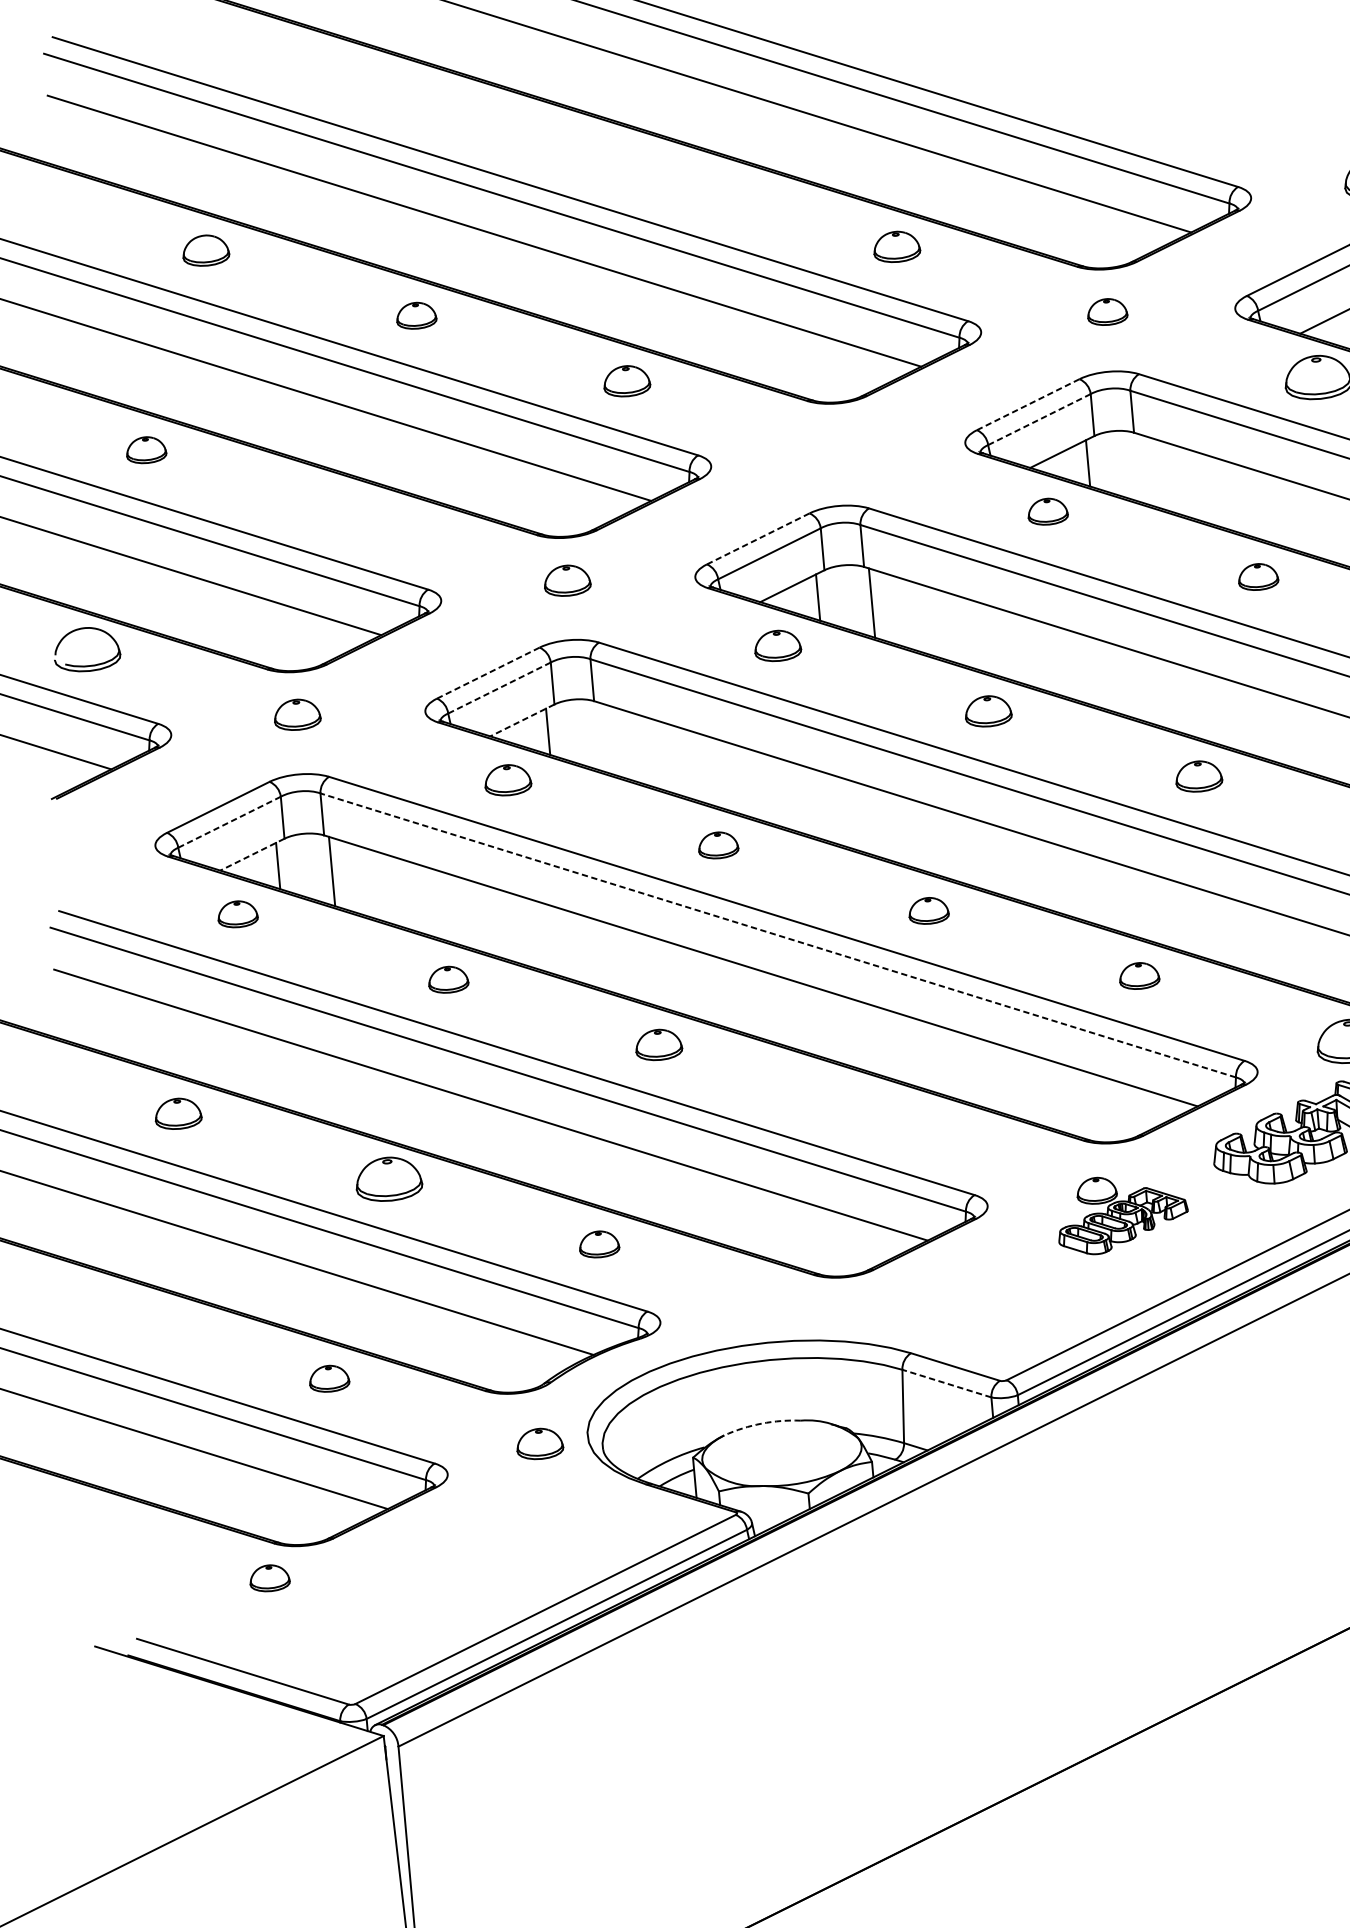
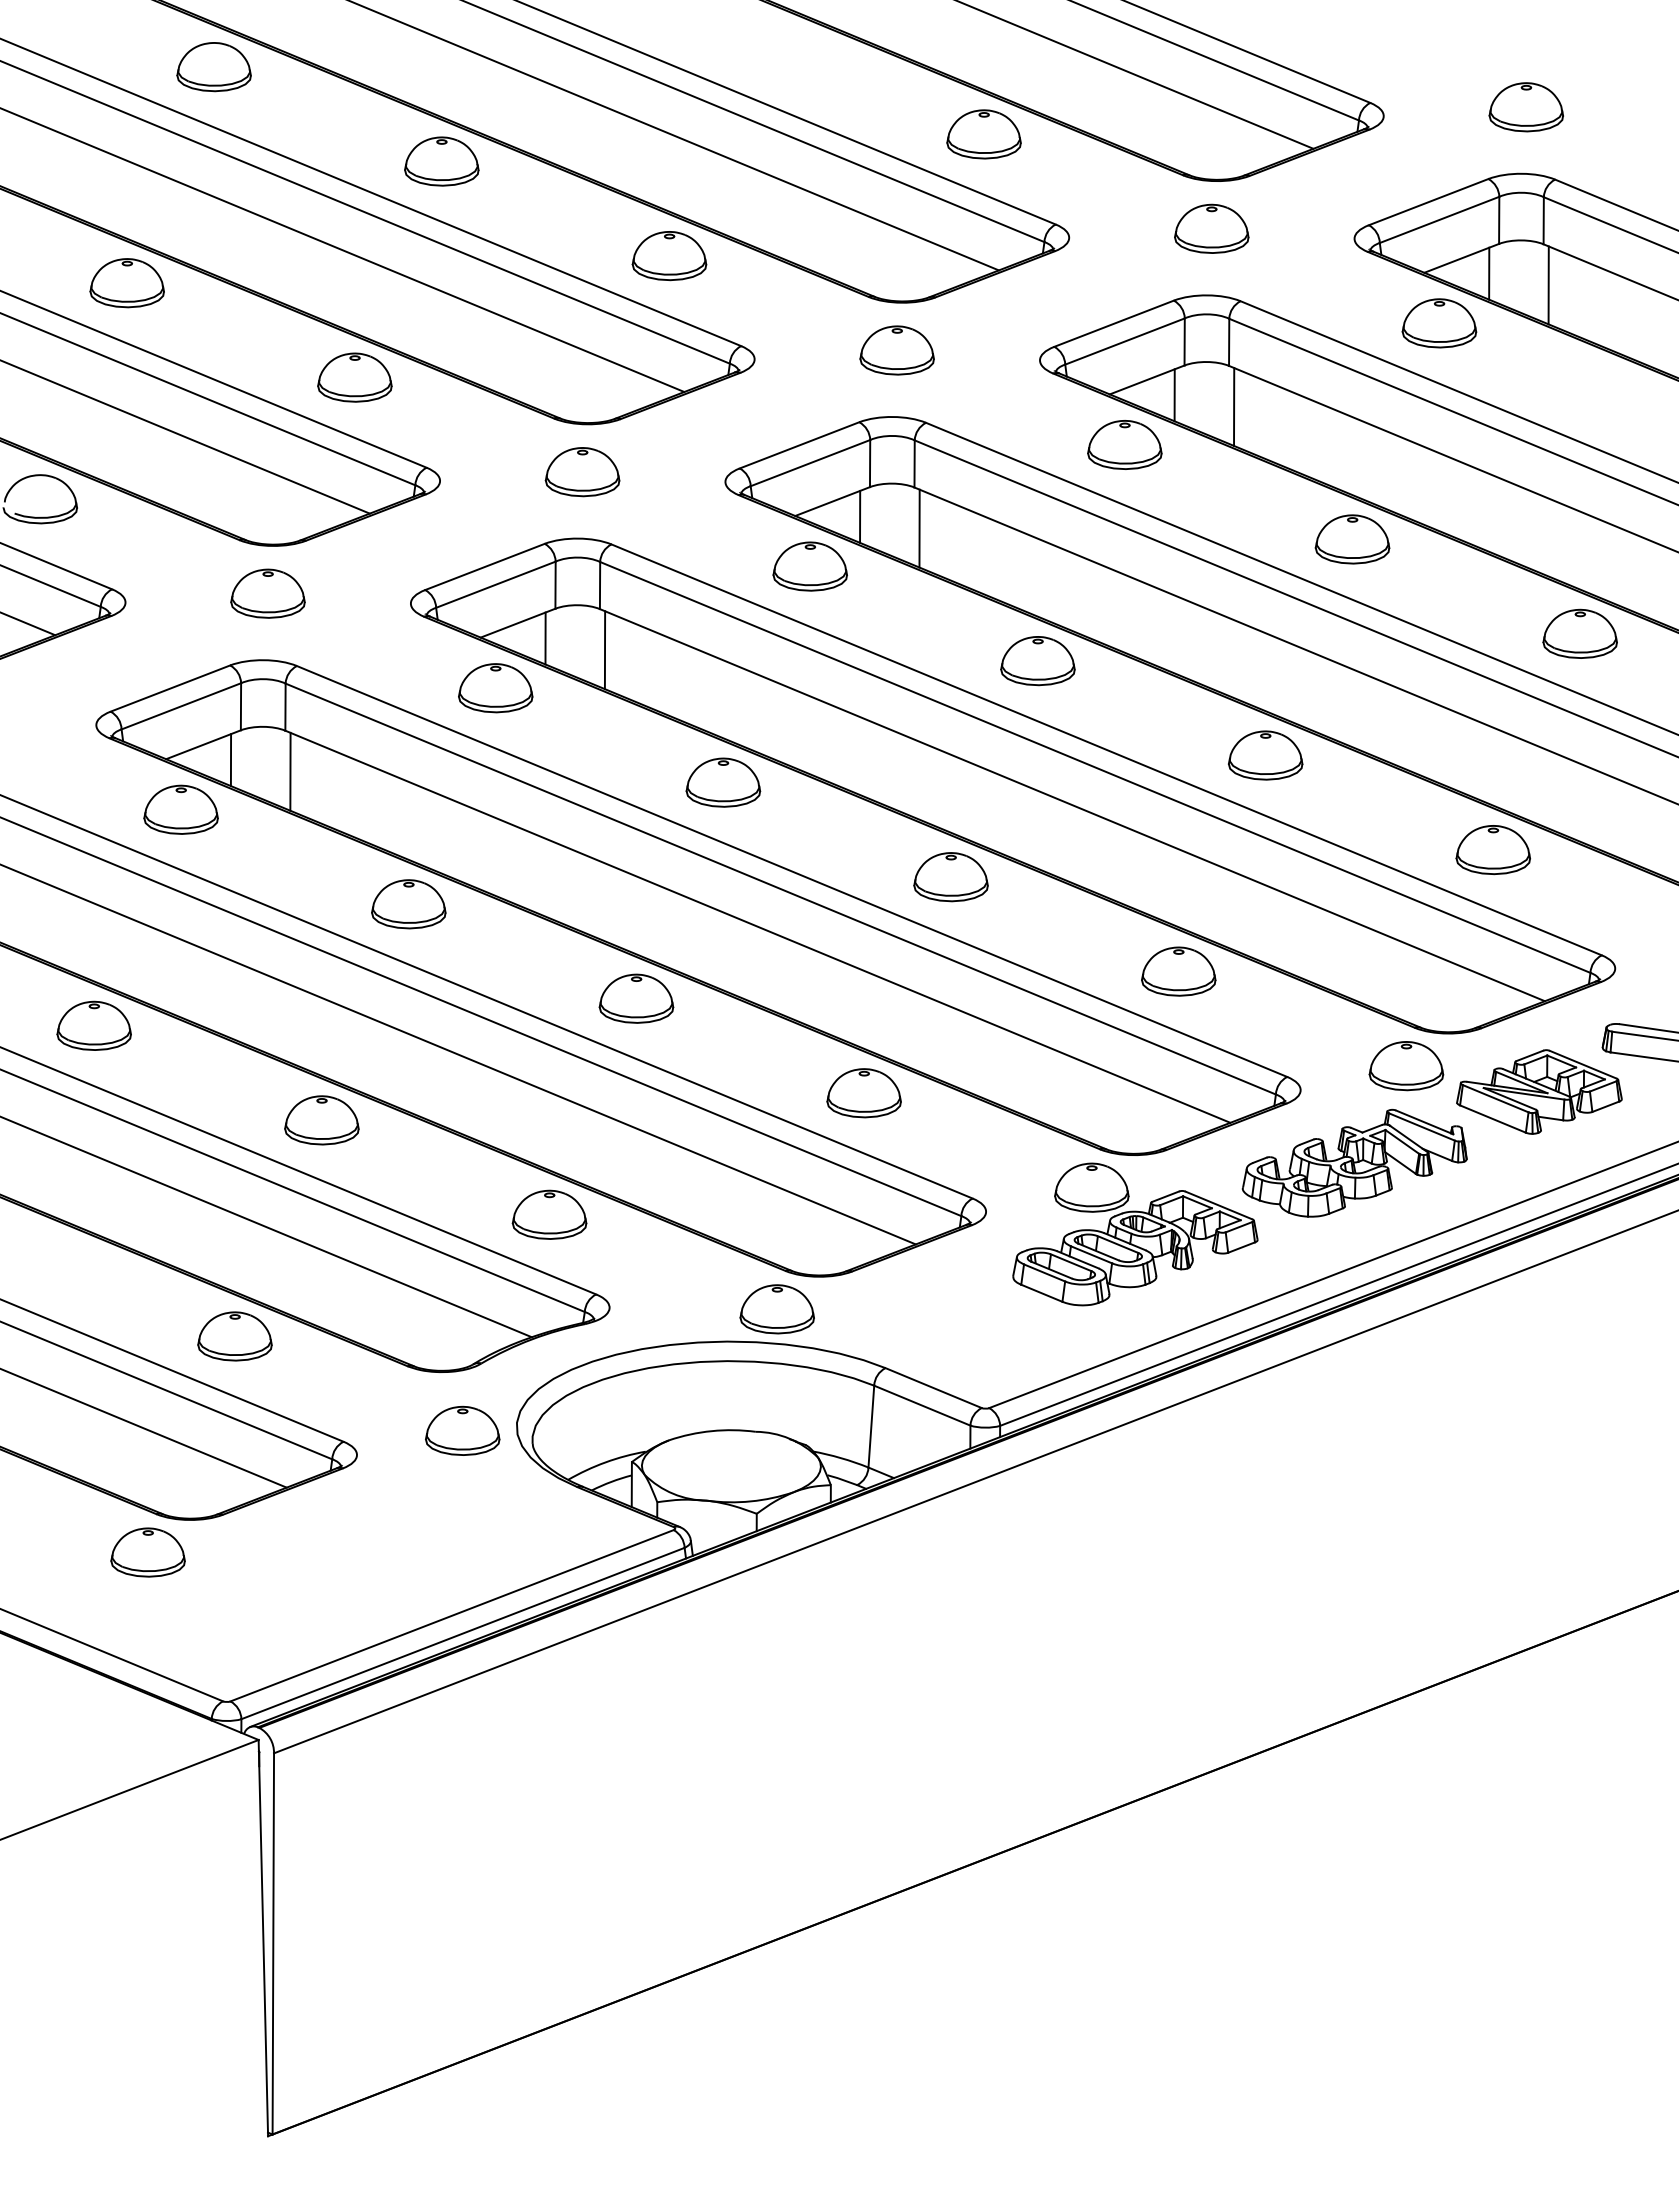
part: (896, 247) -> (983, 134), size x1.43
part: (205, 250) -> (213, 67), size x1.43
part: (1107, 311) -> (1211, 228), size x1.67
part: (416, 315) -> (441, 161), size x1.67
part: (626, 381) -> (669, 256), size x1.43
line: (1028, 404) -> (1114, 323), dashed -> solid
line: (1038, 419) -> (1124, 341), dashed -> solid
part: (836, 446) -> (896, 350), added
part: (145, 450) -> (126, 283), size x1.67
line: (1142, 468) -> (1234, 406), added
part: (1047, 511) -> (1124, 444), size x1.67
part: (356, 515) -> (354, 377), added
line: (759, 538) -> (800, 445), dashed -> solid
part: (1258, 577) -> (1352, 539), size x1.67
part: (567, 580) -> (582, 472), size x1.43
part: (777, 645) -> (809, 566), size x1.43
line: (488, 672) -> (485, 566), dashed -> solid
line: (499, 687) -> (495, 584), dashed -> solid
part: (987, 711) -> (1037, 661), size x1.43
part: (296, 714) -> (267, 593), size x1.43
line: (521, 720) -> (517, 623), dashed -> solid
line: (601, 737) -> (604, 650), added
part: (1198, 776) -> (1265, 755), size x1.43
part: (507, 780) -> (495, 688), size x1.43
line: (228, 822) -> (180, 706), dashed -> solid
part: (718, 845) -> (723, 782), size x1.67
line: (252, 854) -> (203, 744), dashed -> solid
part: (928, 911) -> (950, 877), size x1.67
part: (237, 914) -> (180, 809), size x1.67
line: (777, 934) -> (780, 888), dashed -> solid
part: (1139, 975) -> (1178, 971), size x1.67
part: (448, 979) -> (408, 904), size x1.67
part: (658, 1044) -> (636, 998), size x1.43
part: (868, 1110) -> (863, 1093), added
part: (177, 1113) -> (93, 1025), size x1.43
part: (1122, 1213) -> (1135, 1234), size x1.67
part: (599, 1244) -> (549, 1214), size x1.67
part: (809, 1310) -> (776, 1309), added
part: (328, 1378) -> (234, 1336), size x1.67
line: (946, 1383) -> (921, 1405), dashed -> solid
arc: (761, 1424) -> (711, 1431), dashed -> solid
part: (539, 1443) -> (462, 1430), size x1.43
part: (269, 1578) -> (147, 1552), size x1.67

